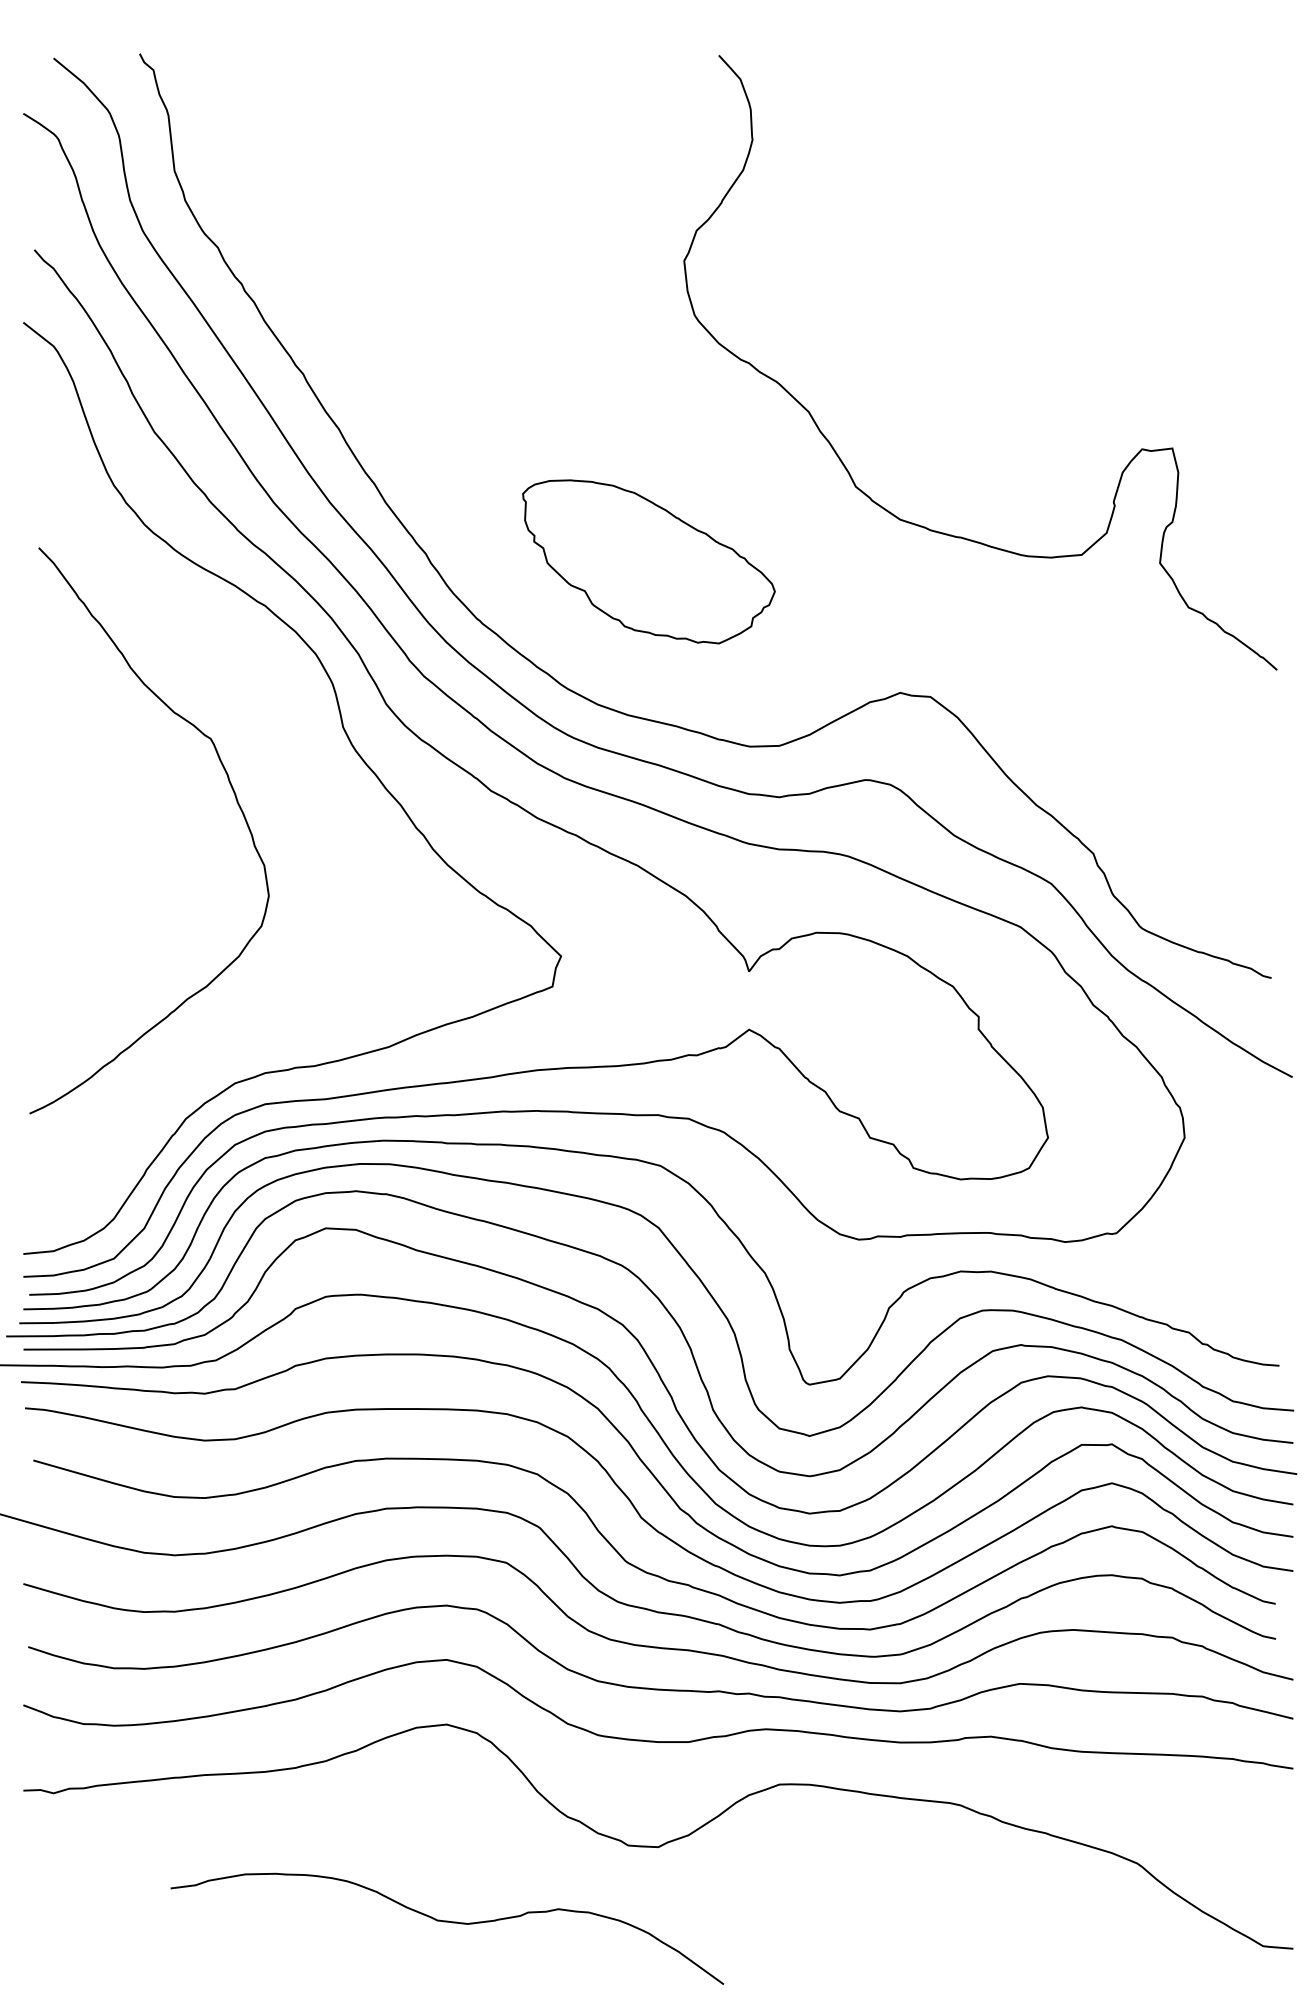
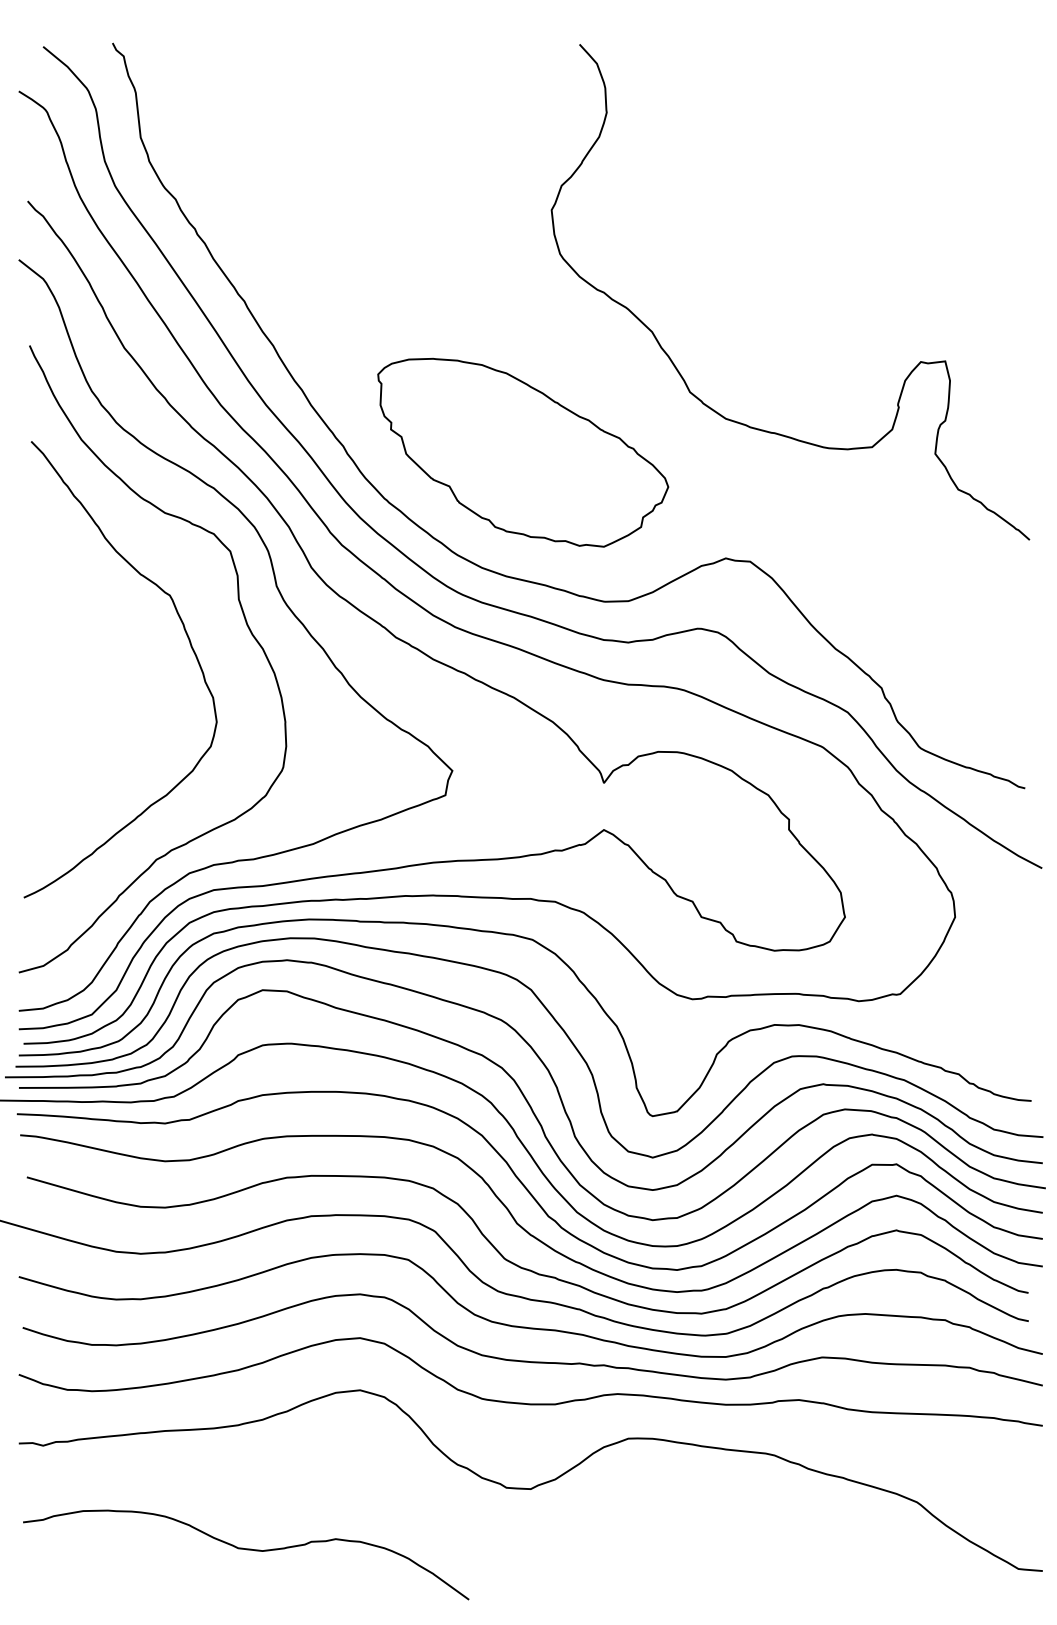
part: (648, 561) -> (522, 452), size x1.43
curve: (305, 774) -> (246, 624), added
curve: (447, 1922) -> (246, 1549), moved

